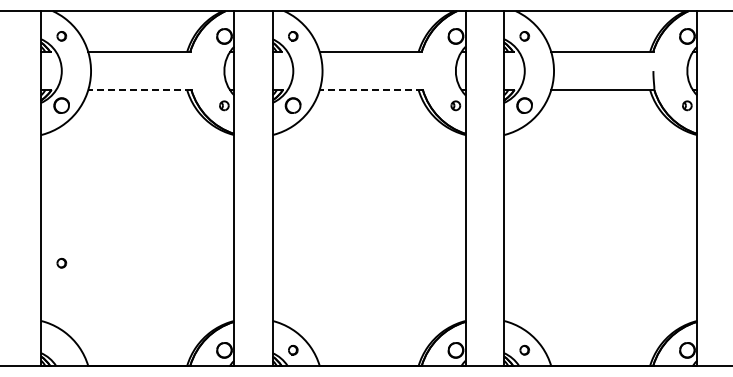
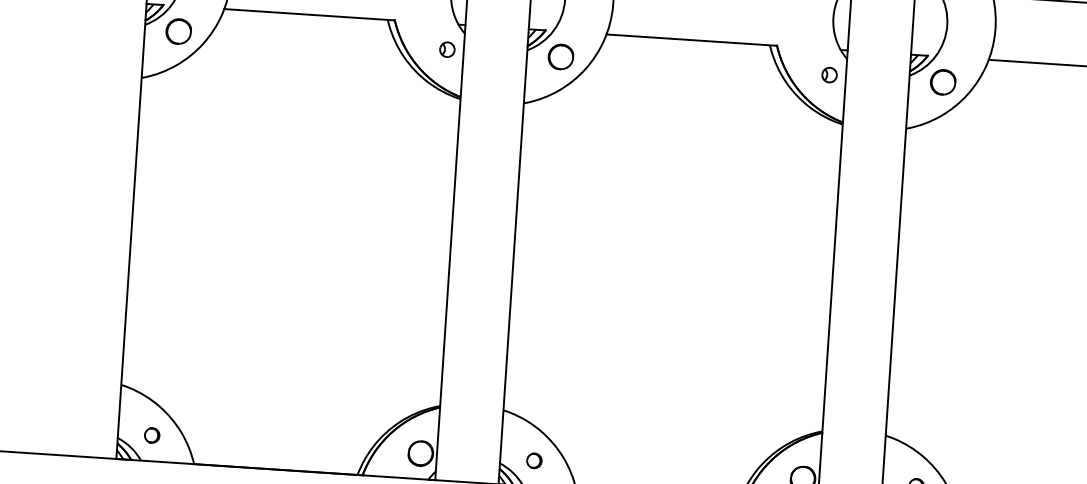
line: (139, 90) -> (308, 15), dashed -> solid
line: (371, 90) -> (692, 40), dashed -> solid
part: (61, 263) -> (151, 435), moved

